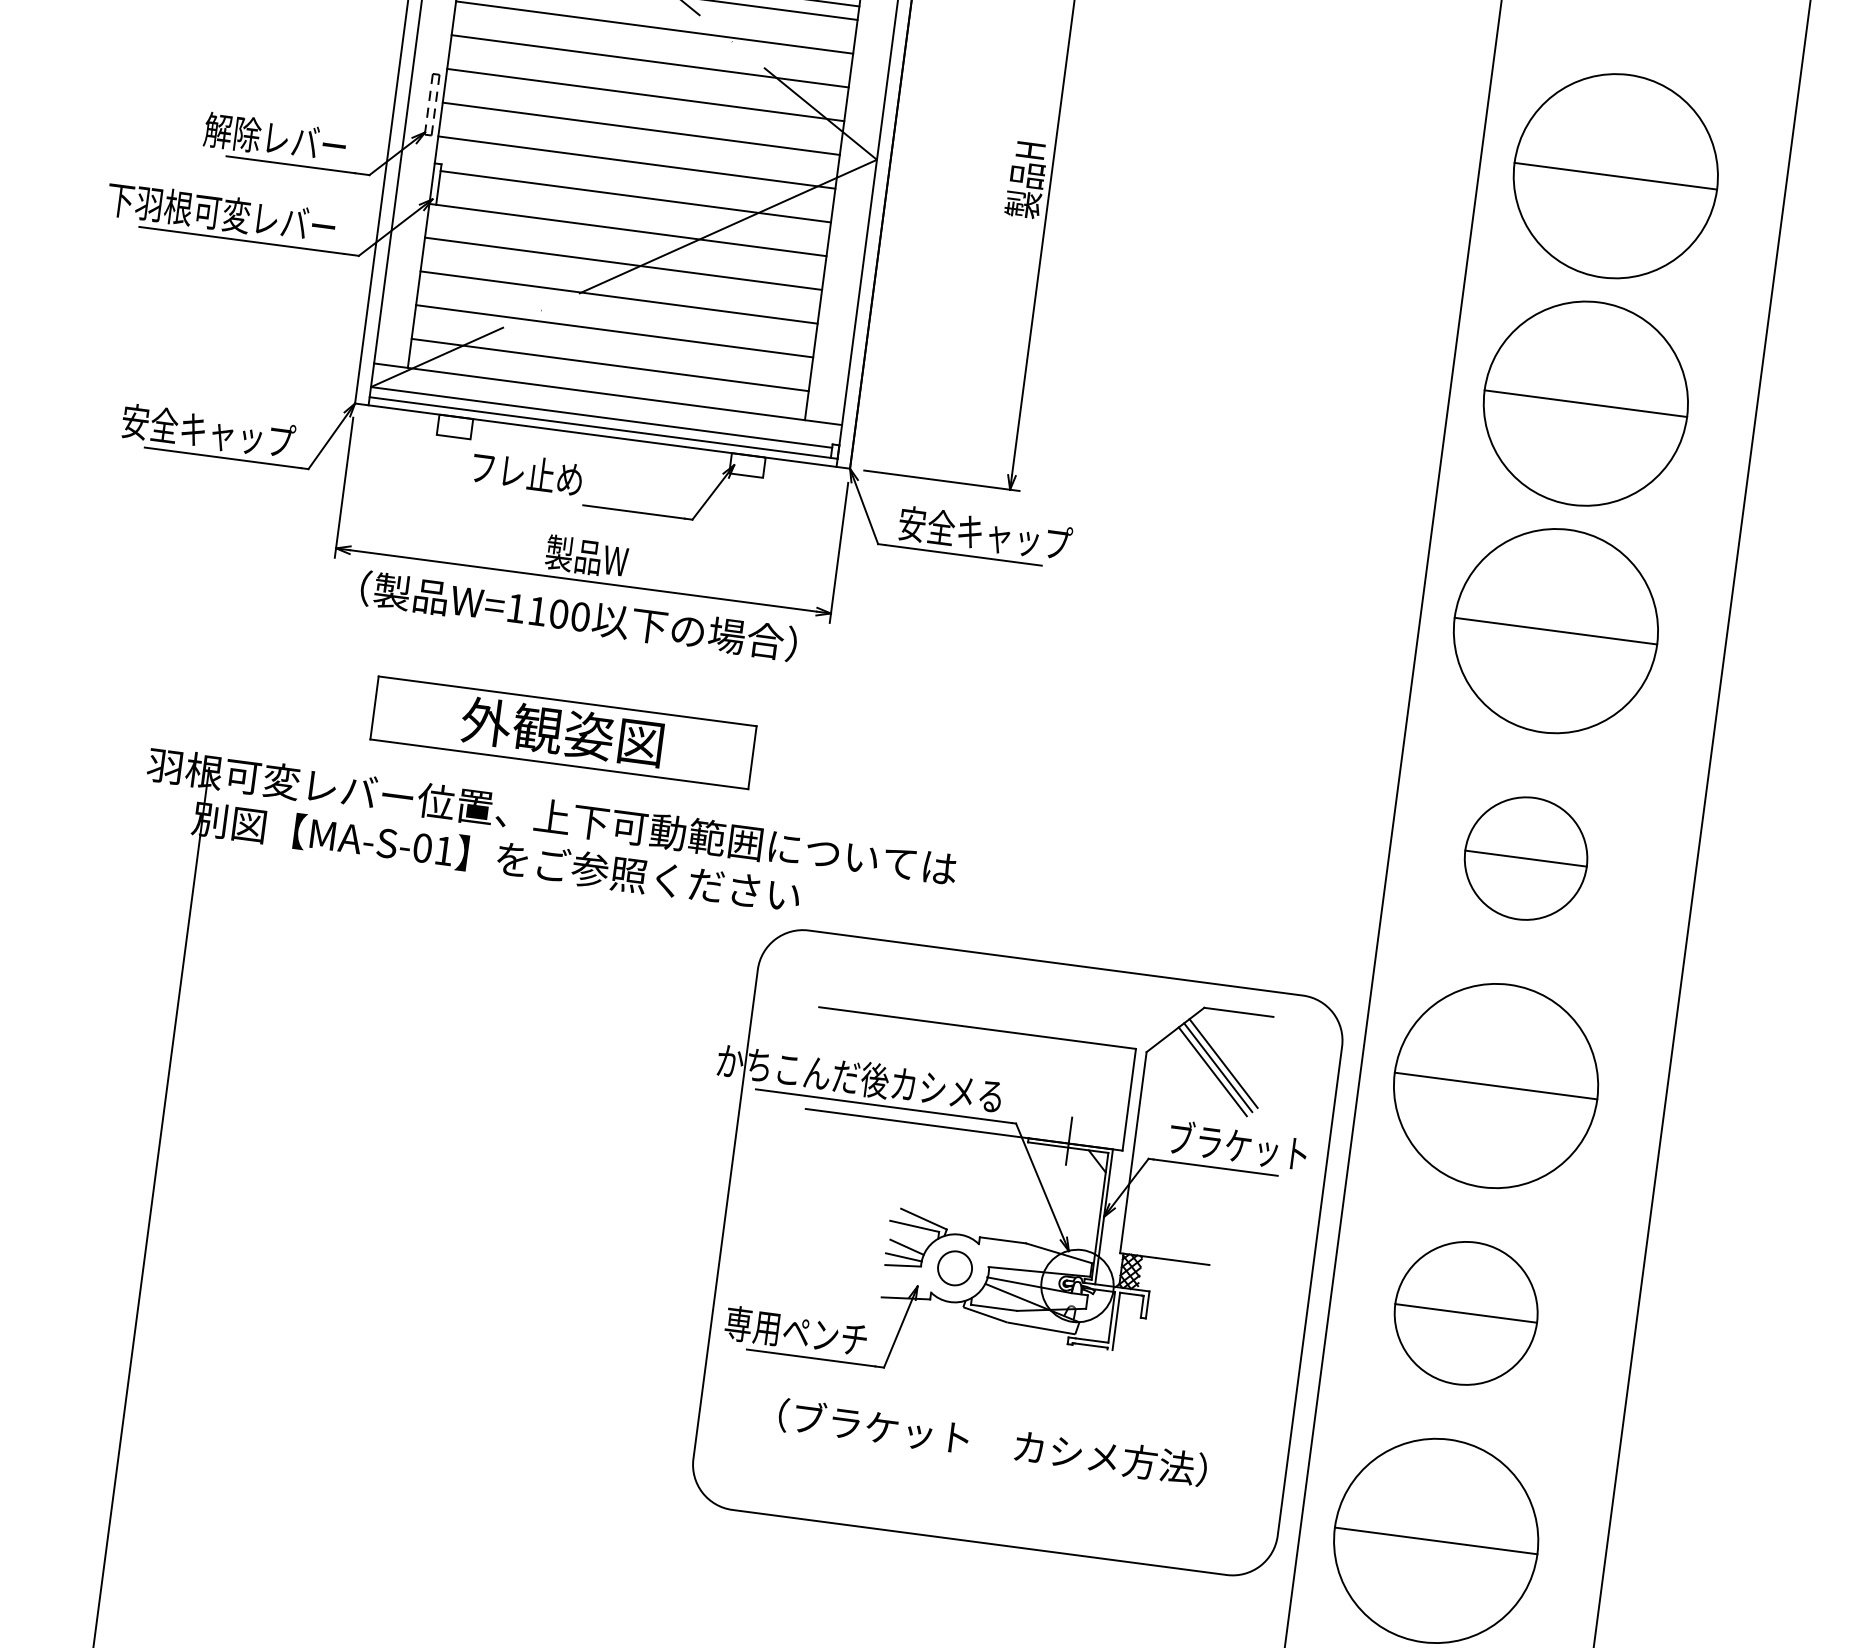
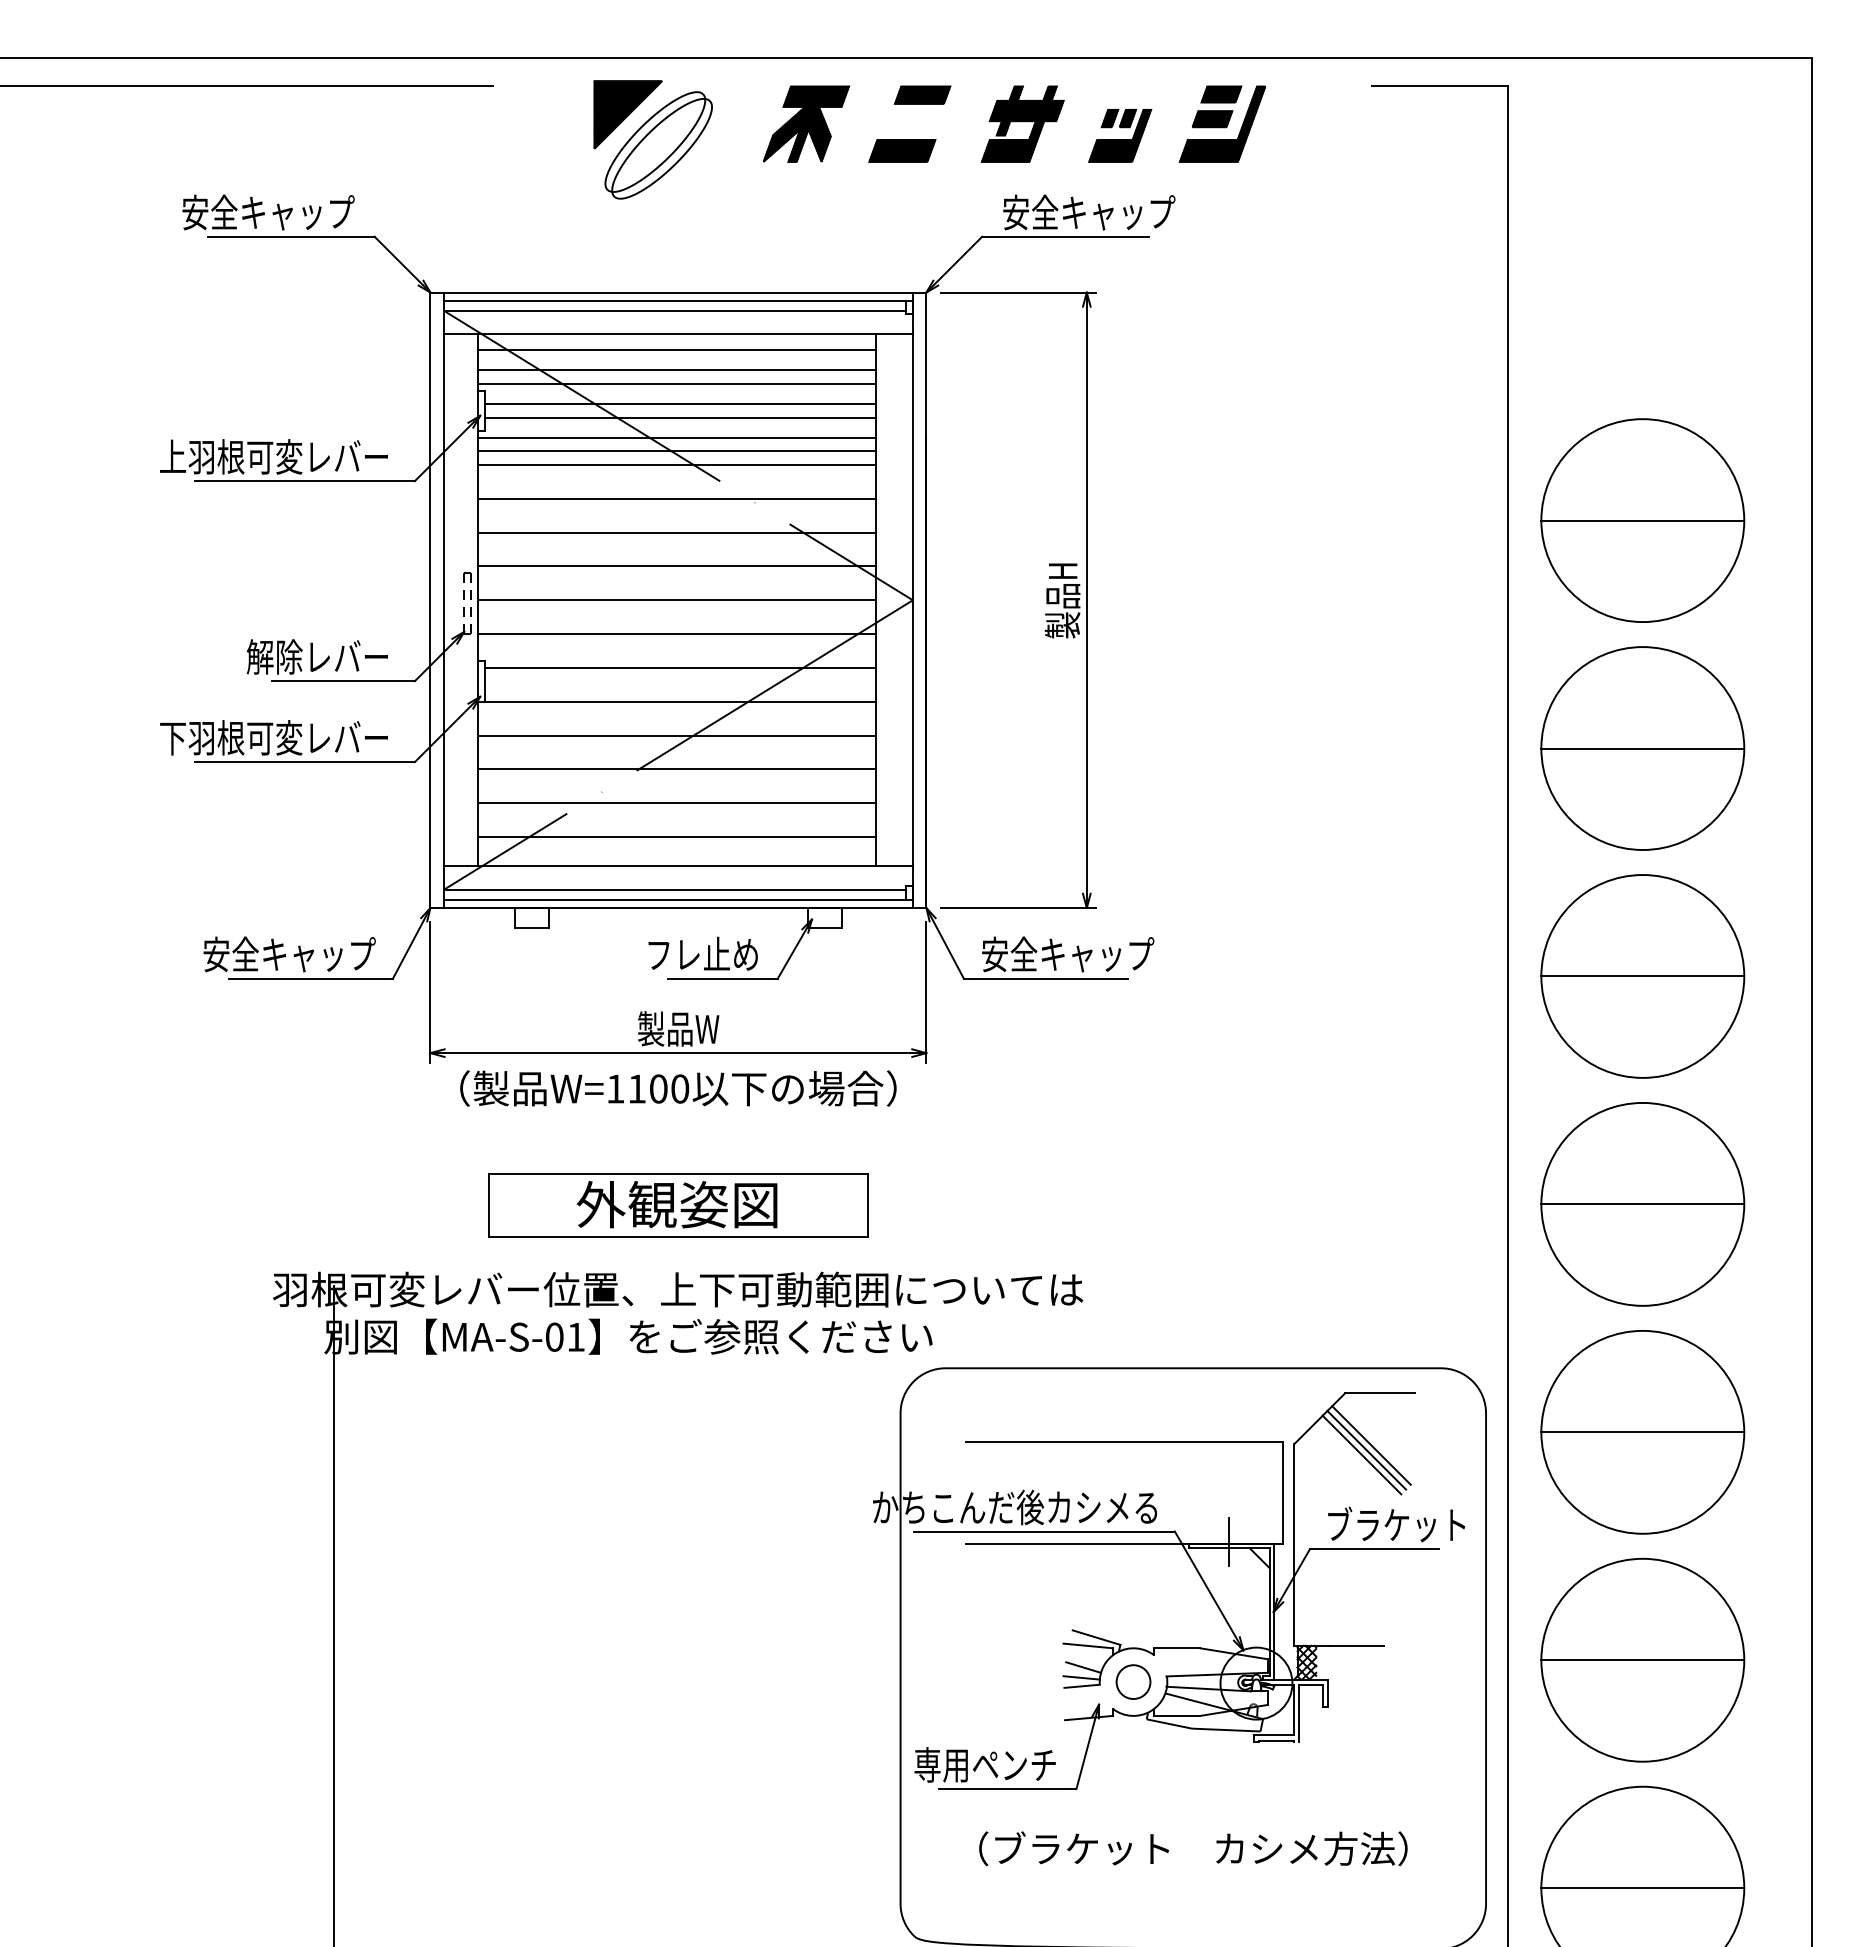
text: (526, 472) -> (702, 953), moved
part: (1525, 858) -> (1642, 1204), size x1.67
part: (1465, 1312) -> (1642, 1659), size x1.43

